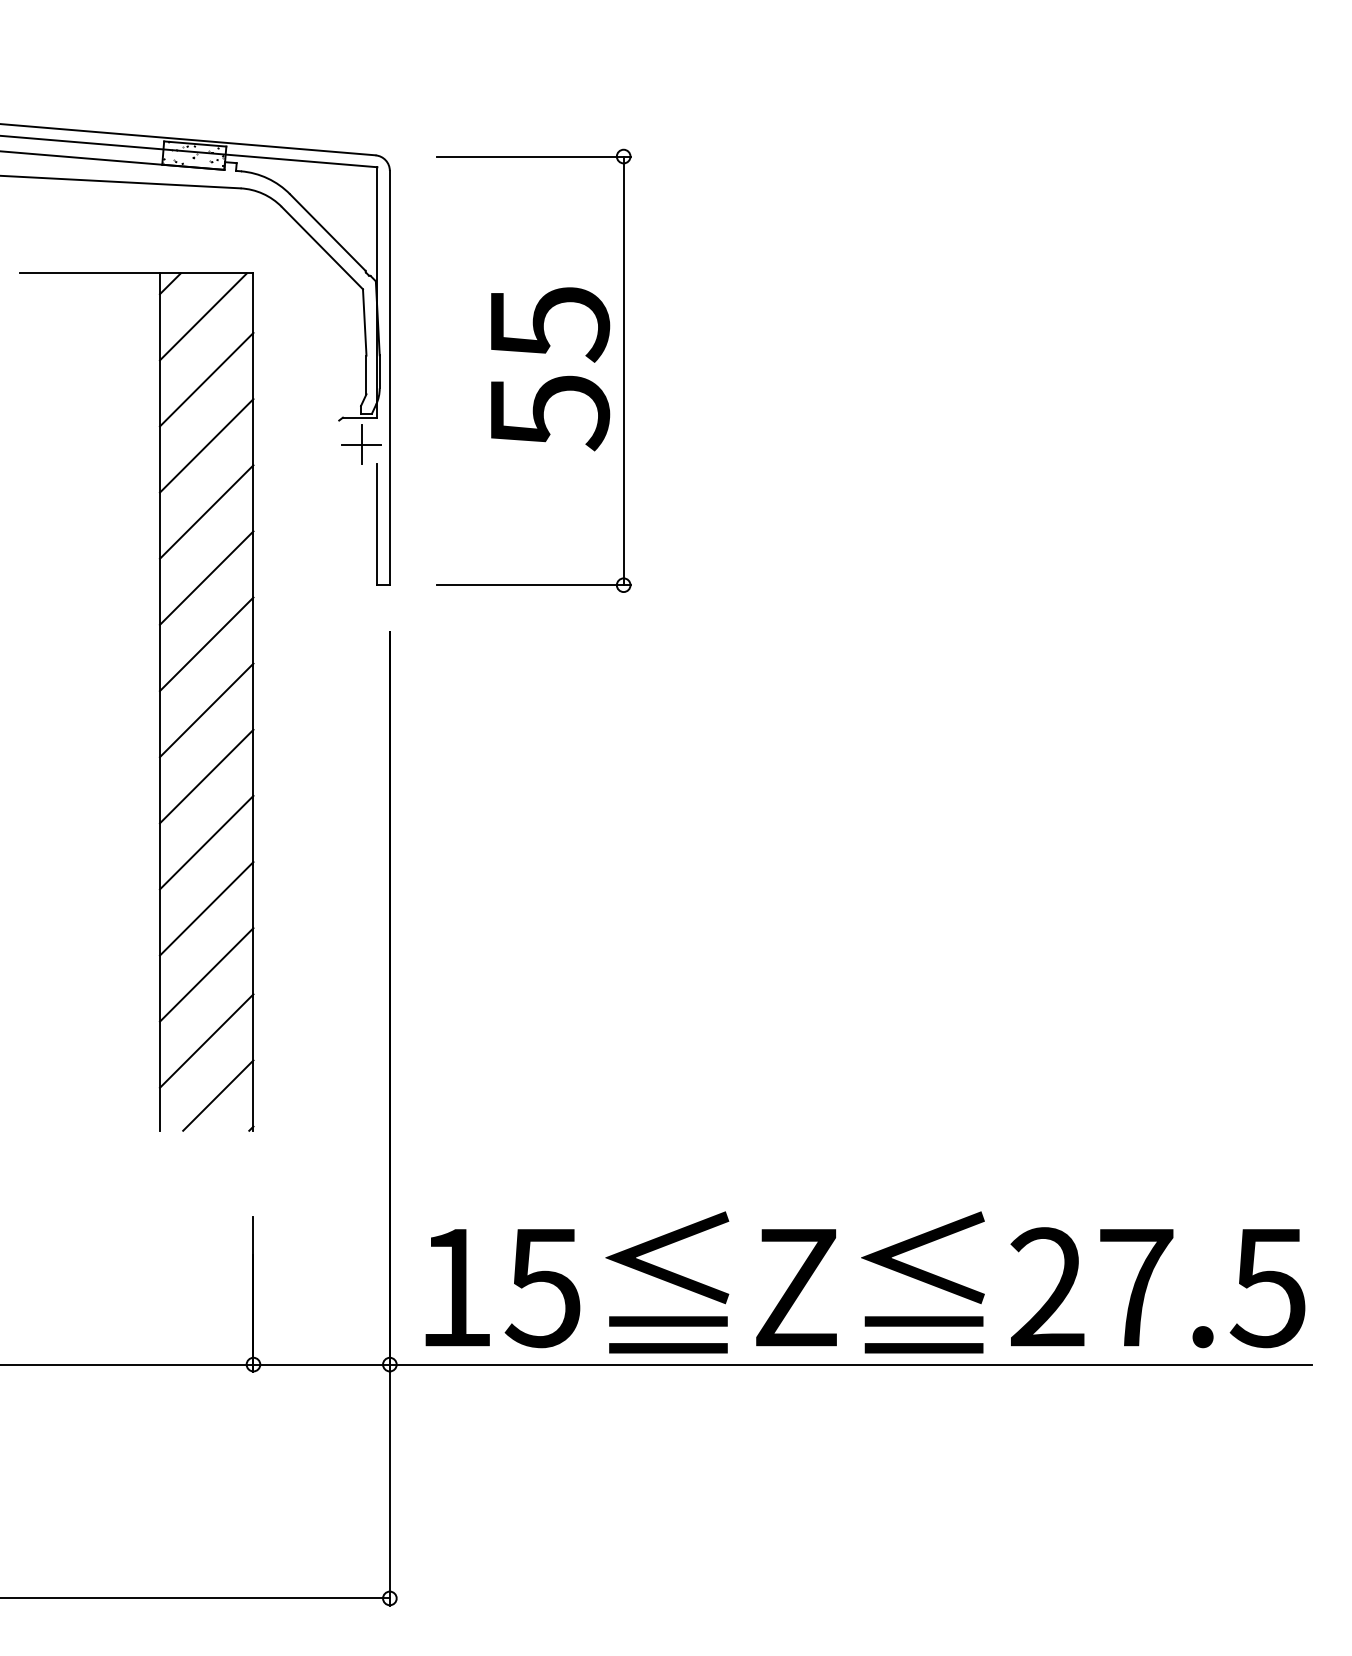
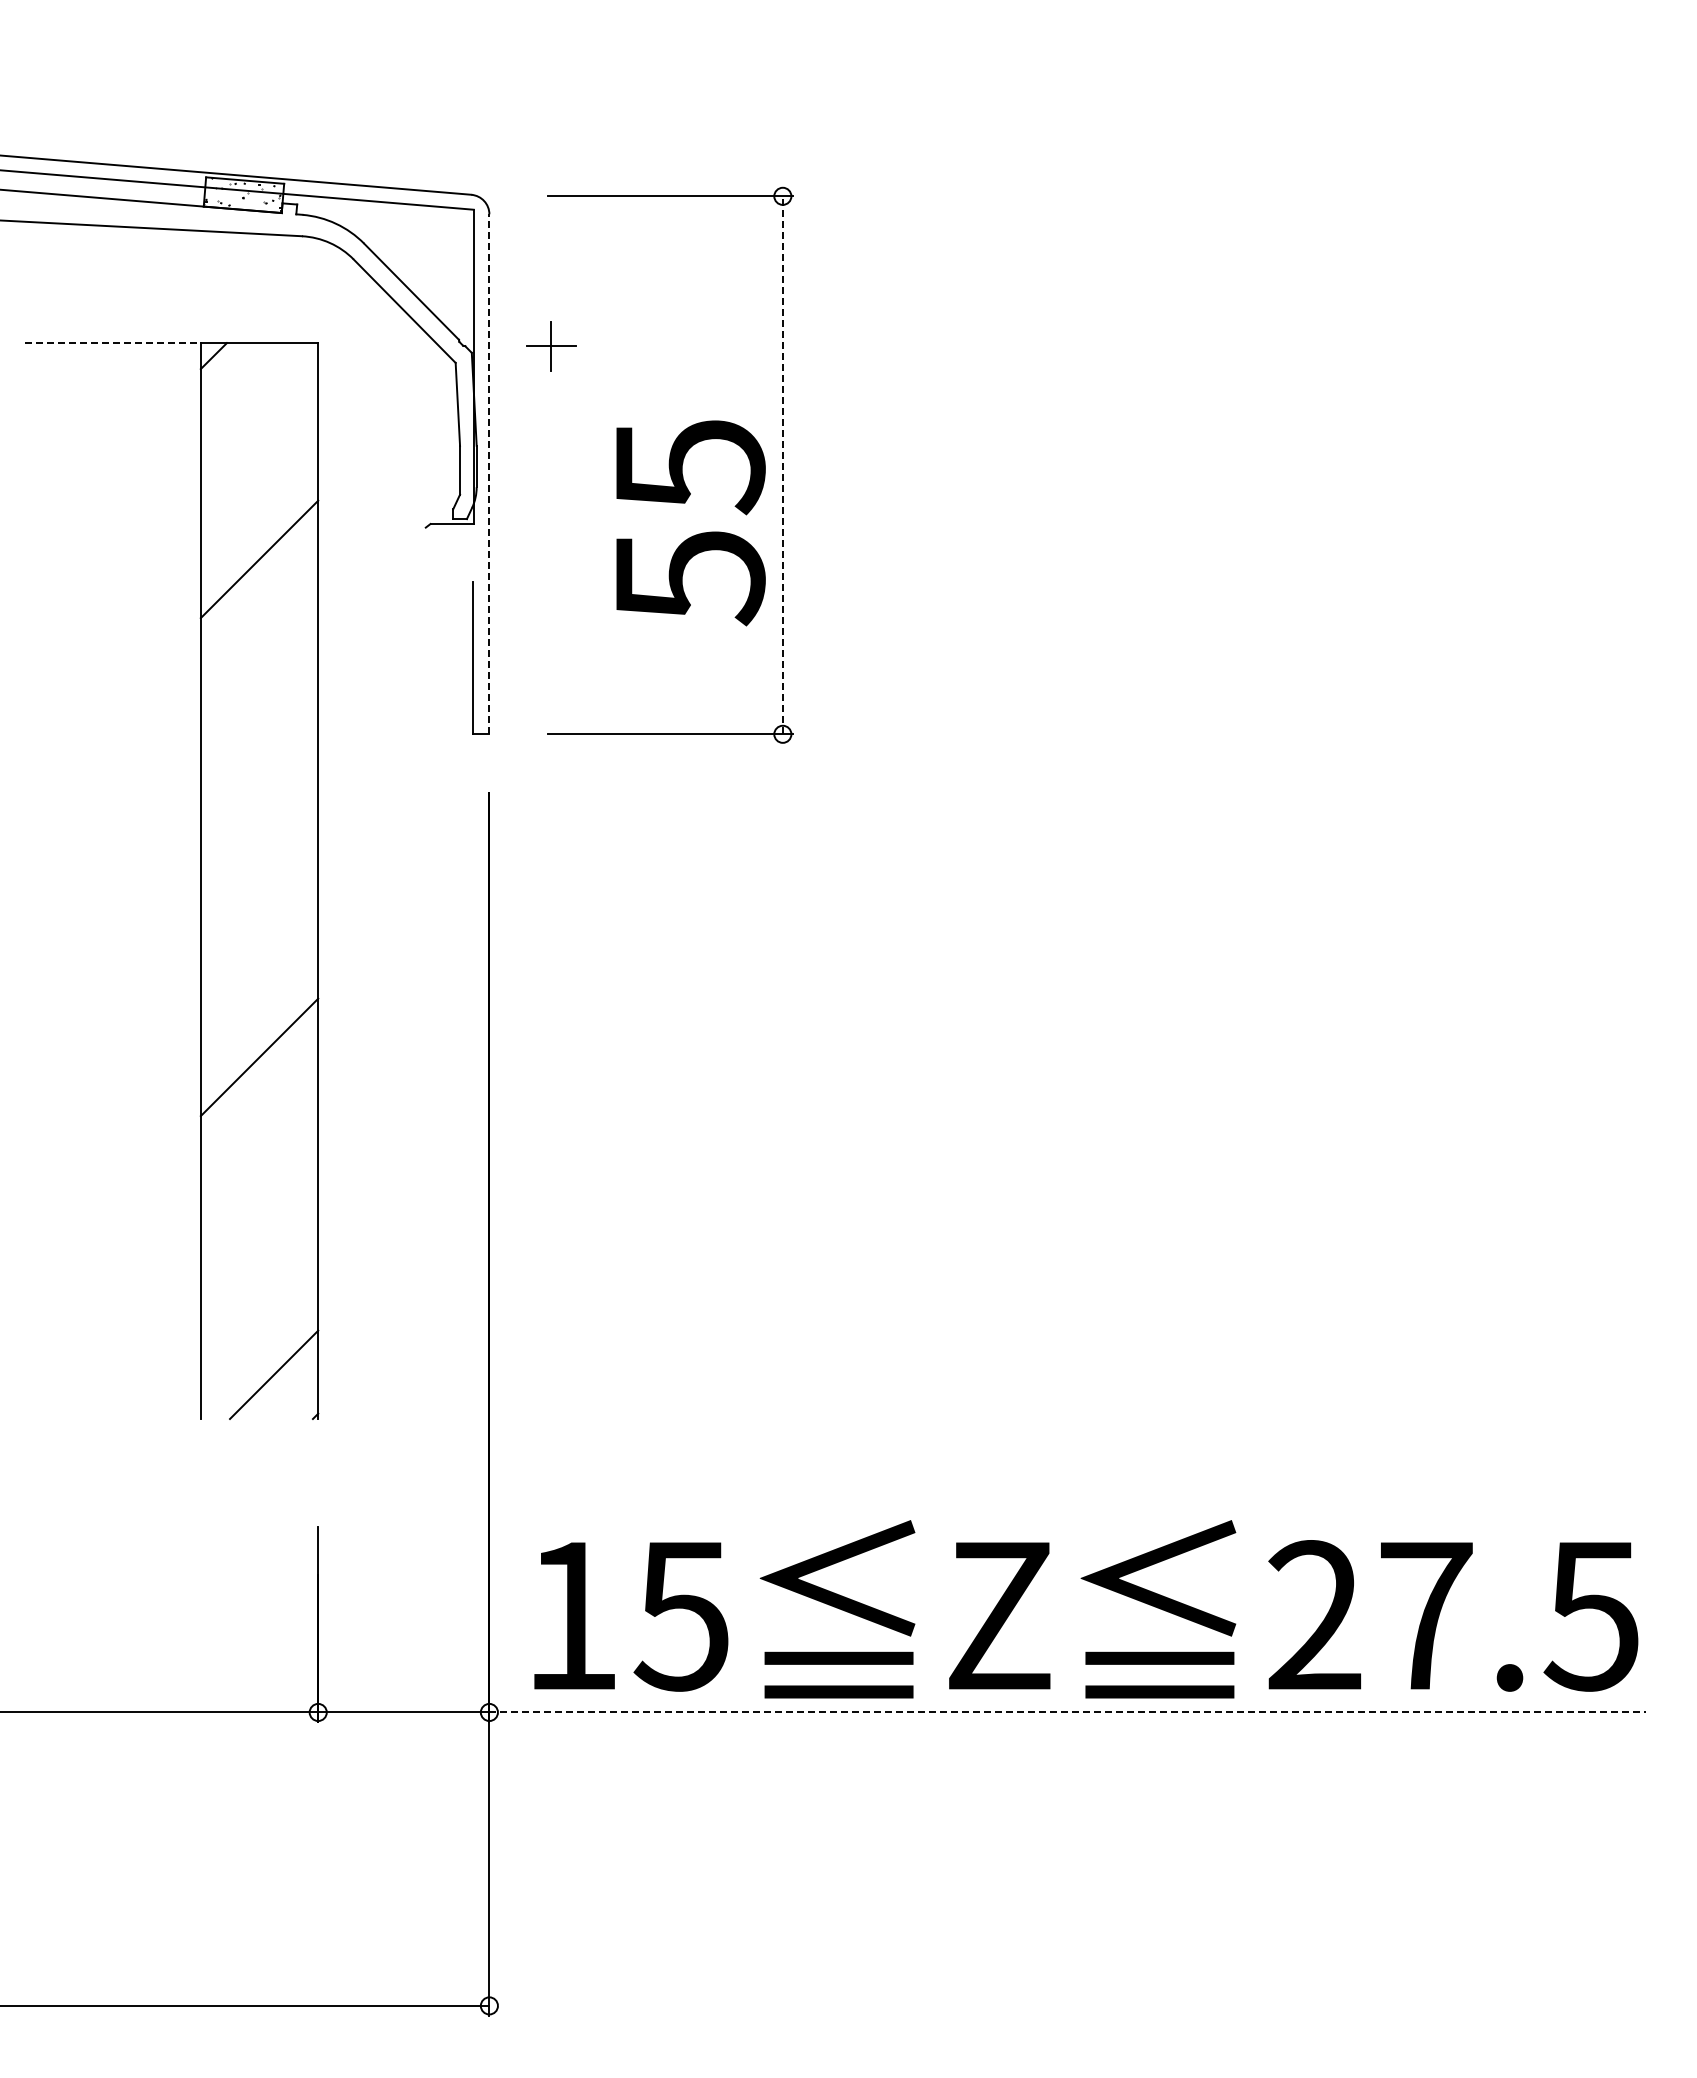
line: (90, 273) -> (113, 343), solid -> dashed
line: (202, 316) -> (254, 397), removed
text: (550, 369) -> (690, 523), moved
line: (623, 371) -> (782, 465), solid -> dashed
line: (389, 378) -> (489, 474), solid -> dashed
line: (206, 379) -> (259, 476), removed
part: (362, 445) -> (551, 346), moved
line: (206, 512) -> (259, 642), removed
line: (206, 578) -> (259, 725), removed
line: (206, 644) -> (259, 808), removed
line: (206, 710) -> (259, 891), removed
line: (206, 776) -> (259, 974), removed
line: (206, 908) -> (259, 1140), removed
line: (206, 975) -> (259, 1223), removed
line: (206, 1041) -> (259, 1306), removed
line: (851, 1364) -> (1068, 1712), solid -> dashed

